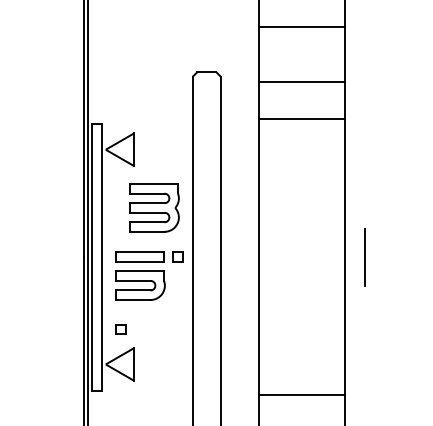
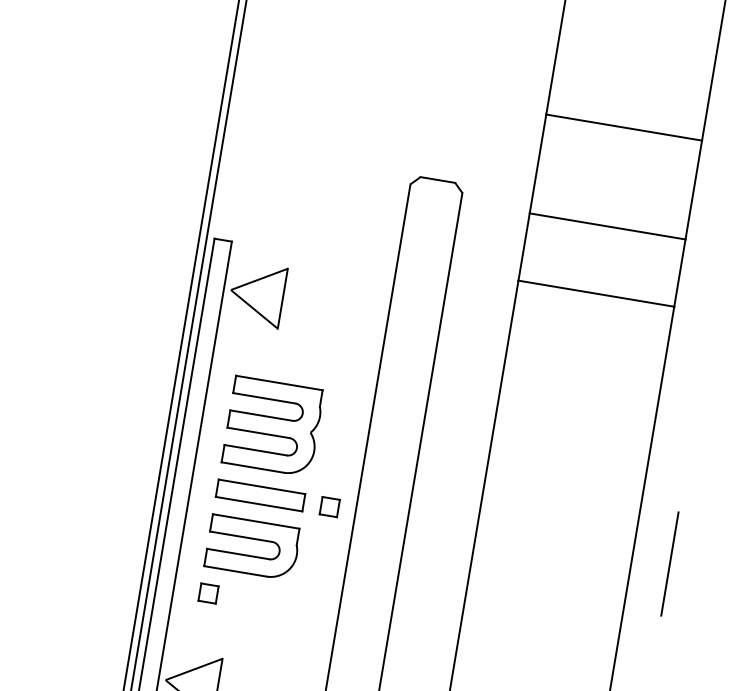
part: (154, 207) -> (272, 425), moved
part: (120, 329) -> (207, 593), moved

